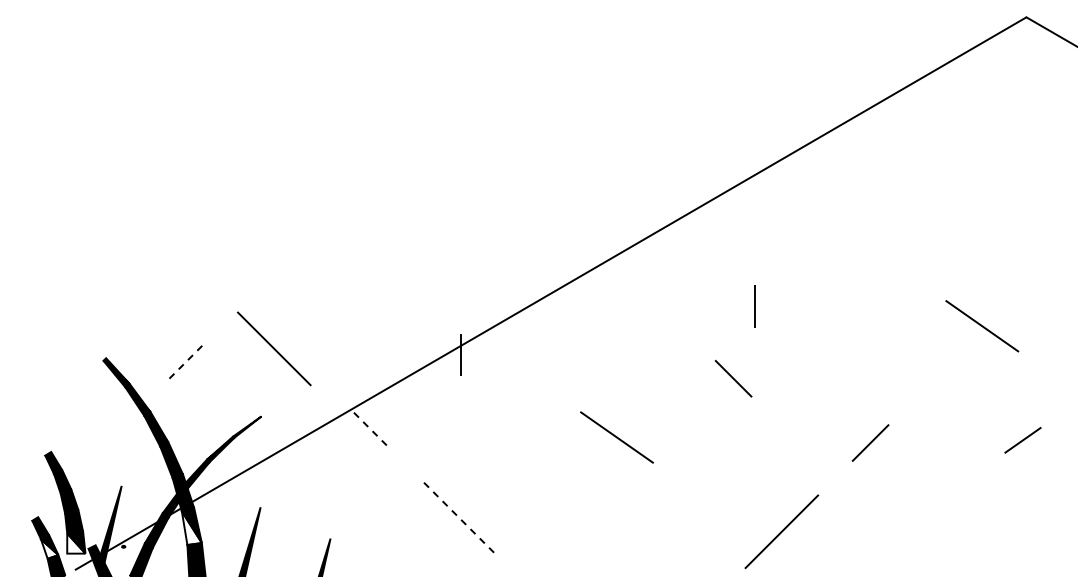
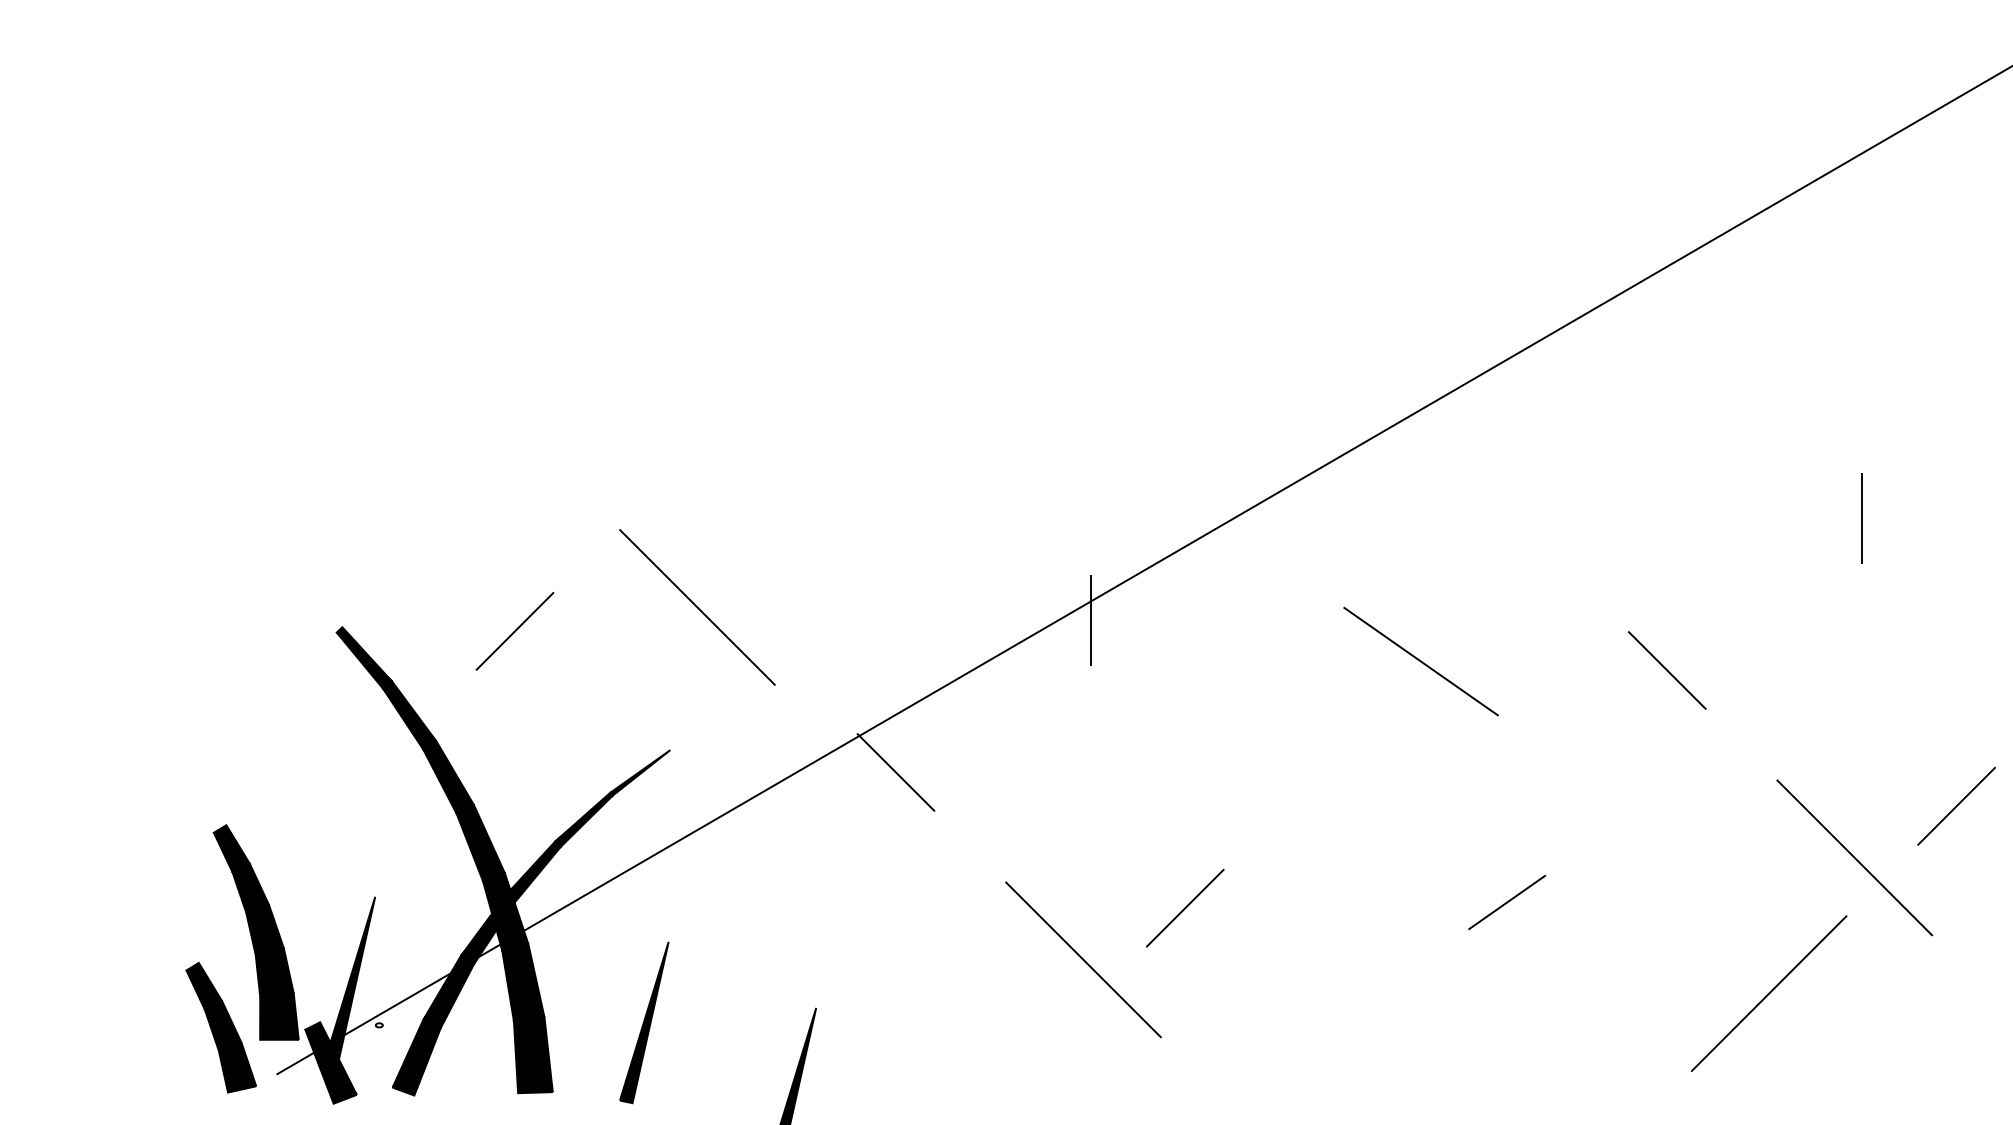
line: (754, 306) -> (1861, 517), moved
line: (188, 359) -> (516, 629), dashed -> solid
line: (367, 426) -> (894, 771), dashed -> solid
line: (616, 437) -> (1420, 661), moved
line: (822, 467) -> (1855, 857), added
line: (657, 488) -> (1506, 902), added
line: (505, 491) -> (1185, 908), added
line: (456, 515) -> (1082, 959), dashed -> solid
fill: (191, 528) -> (522, 986), added
fill: (76, 543) -> (279, 1018), added
fill: (49, 548) -> (222, 1028), added

